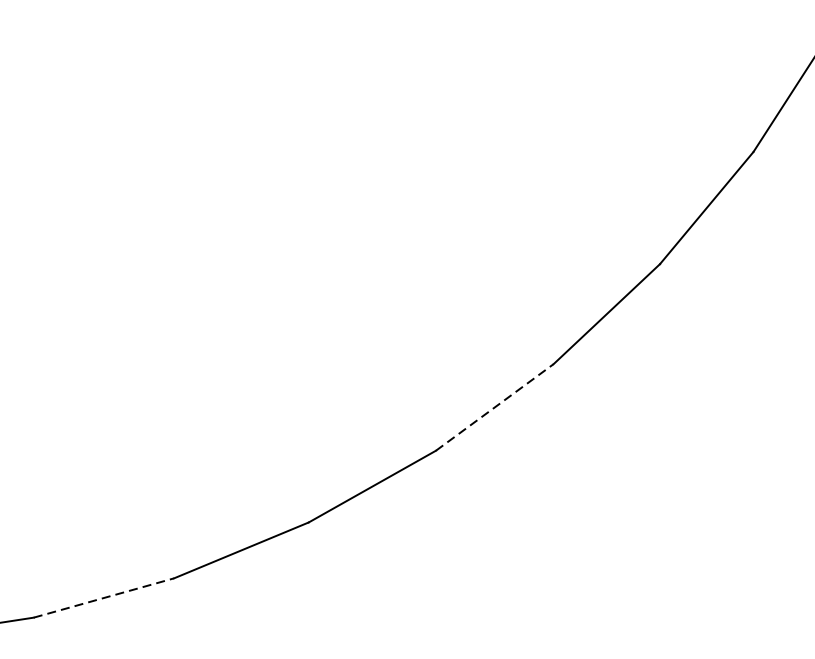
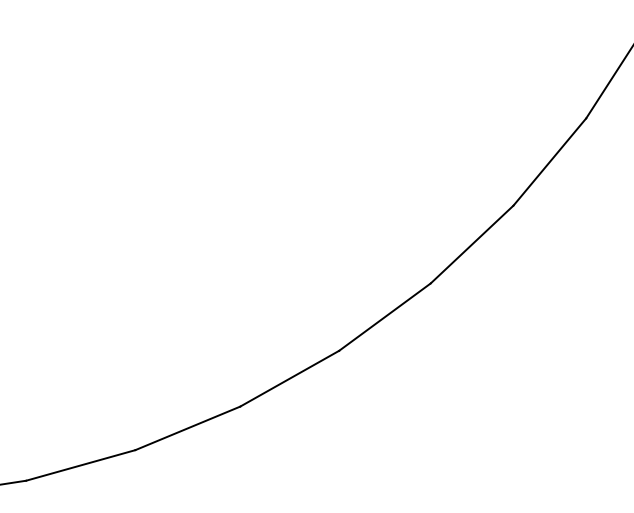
line: (494, 407) -> (384, 317), dashed -> solid
line: (103, 598) -> (80, 465), dashed -> solid

